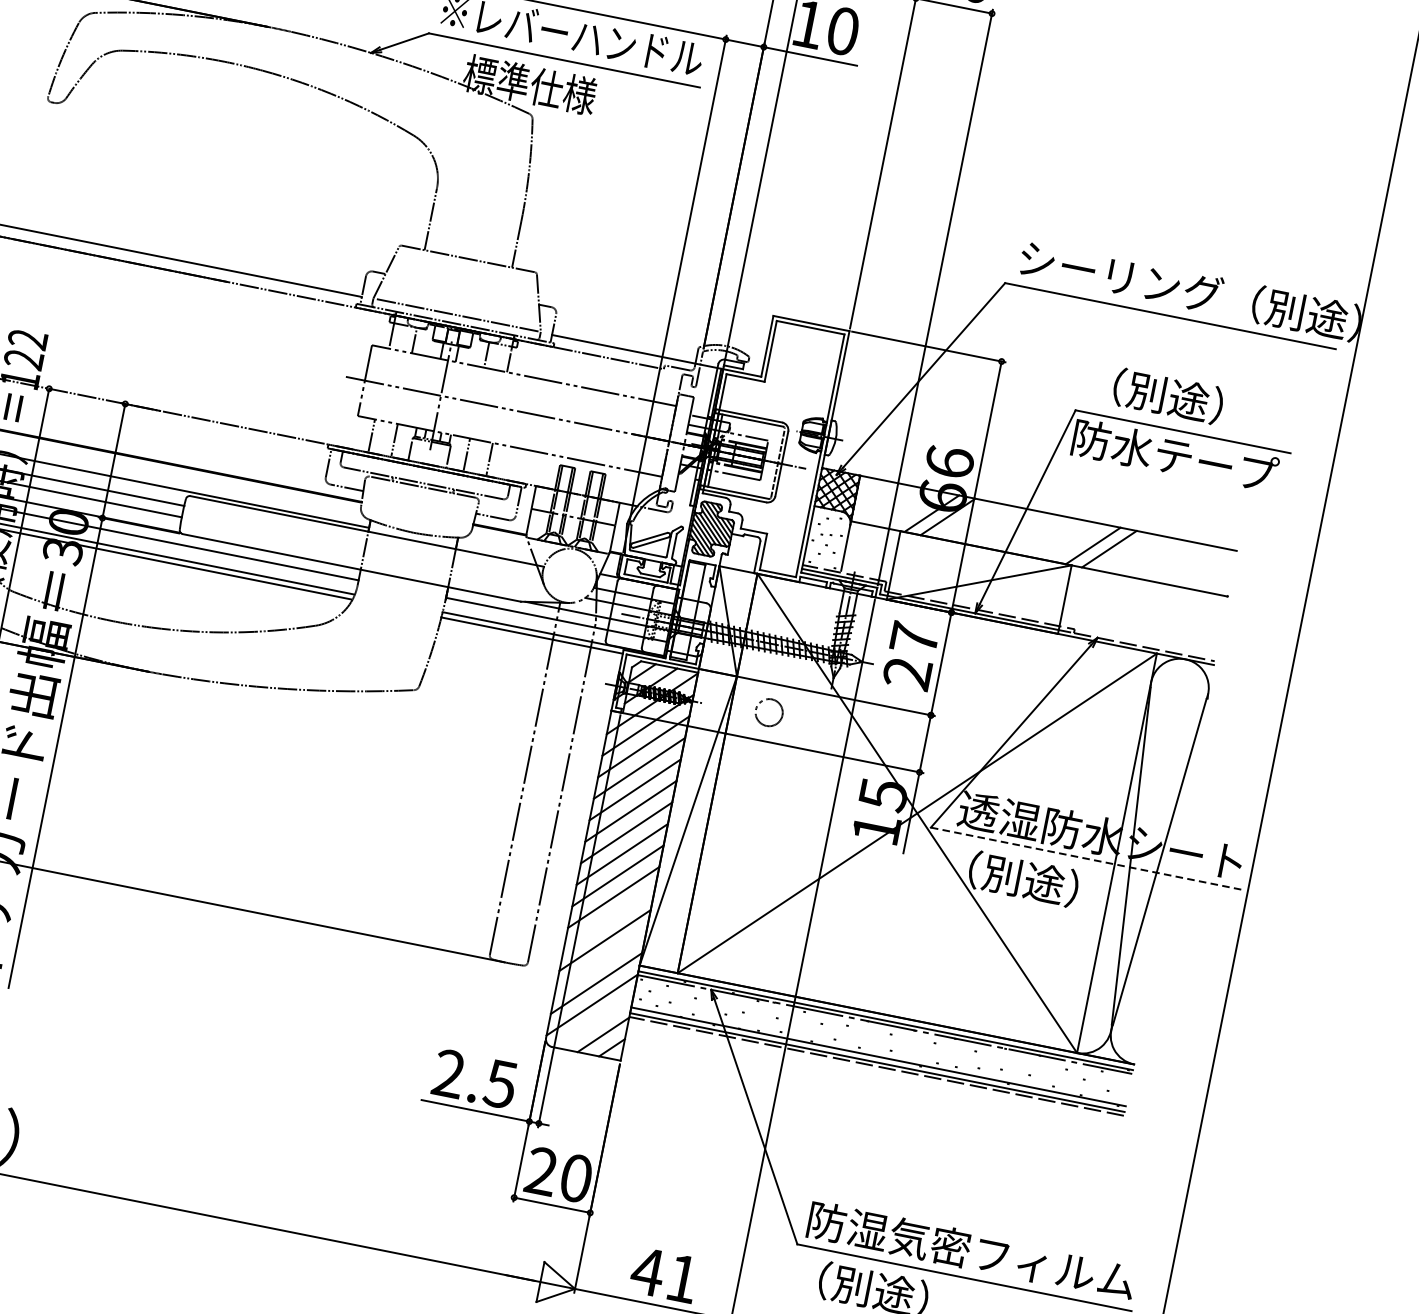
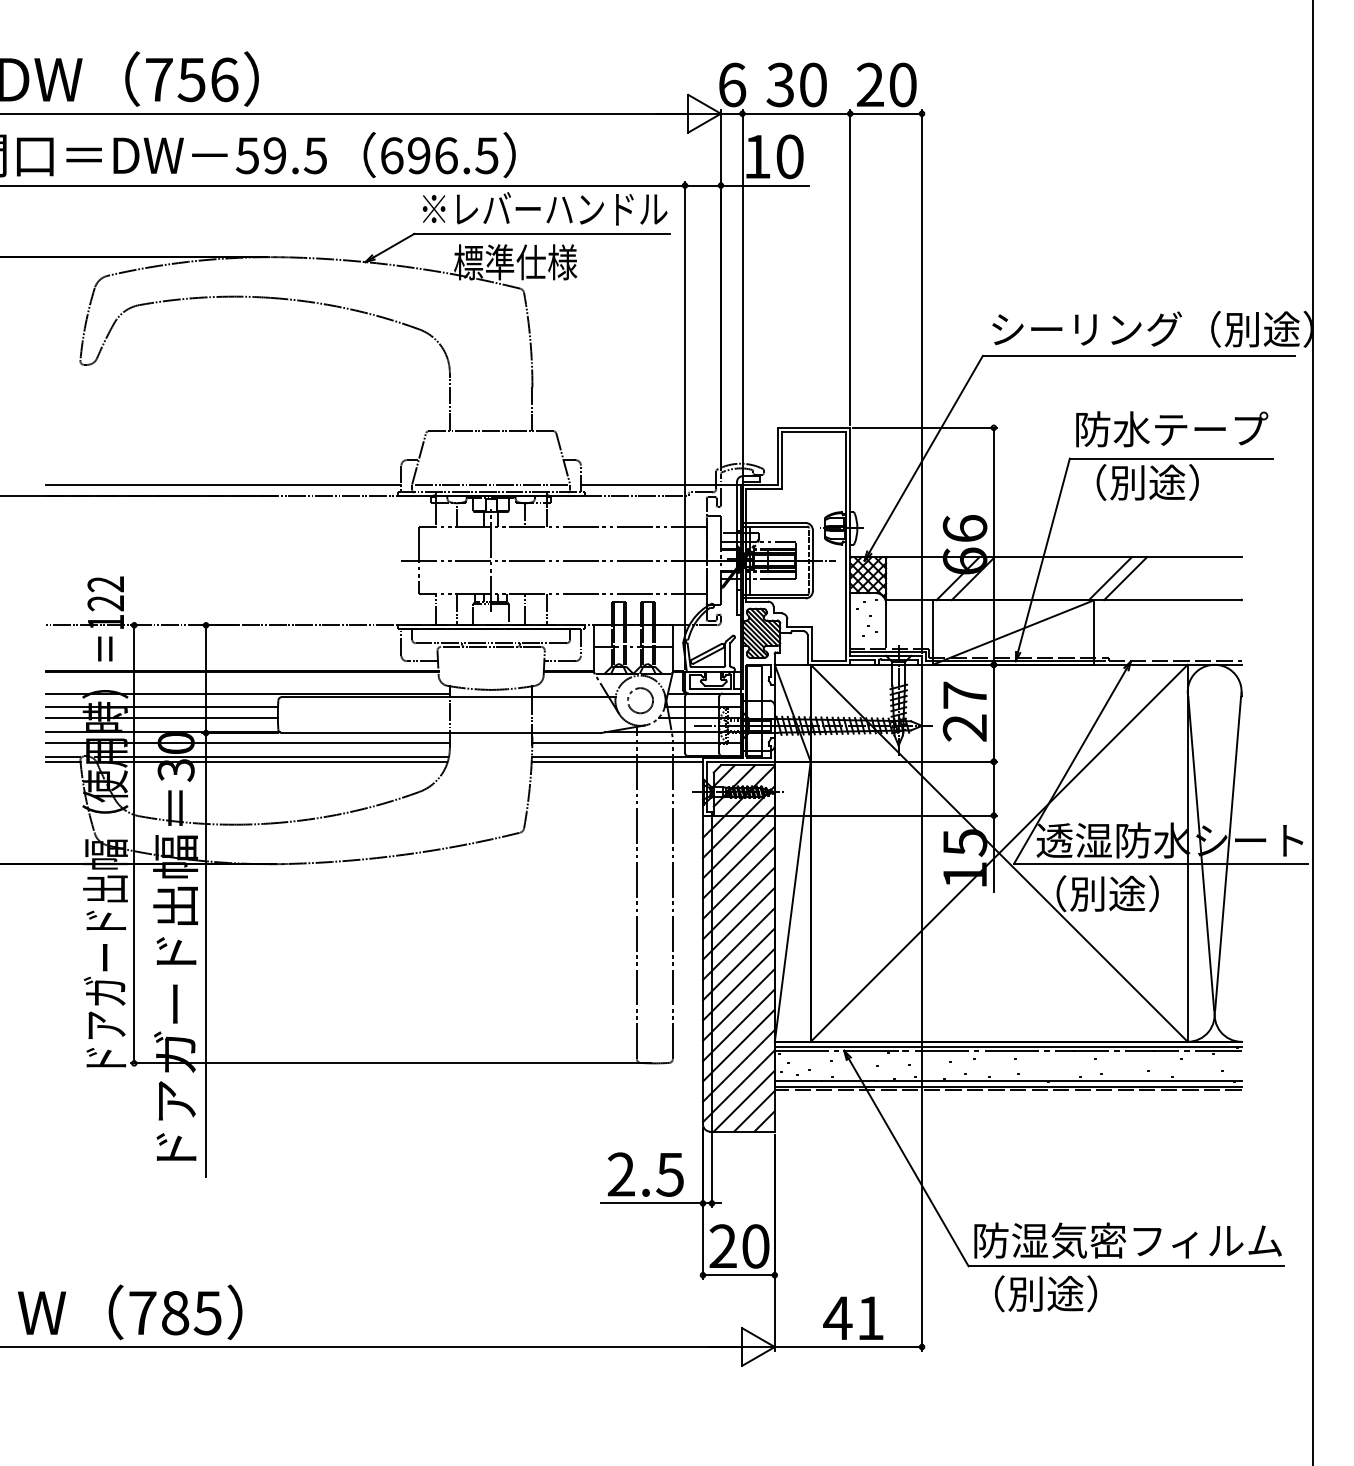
text: (1190, 400) -> (1172, 428), （別途） -> 防水テープ
text: (1175, 456) -> (1168, 482), 防水テープ -> （別途）
circle: (769, 712) -> (640, 700), moved
line: (1085, 858) -> (1160, 863), dashed -> solid
line: (609, 918) -> (738, 1004), added
line: (600, 961) -> (738, 1045), added
line: (594, 1021) -> (743, 1100), added

